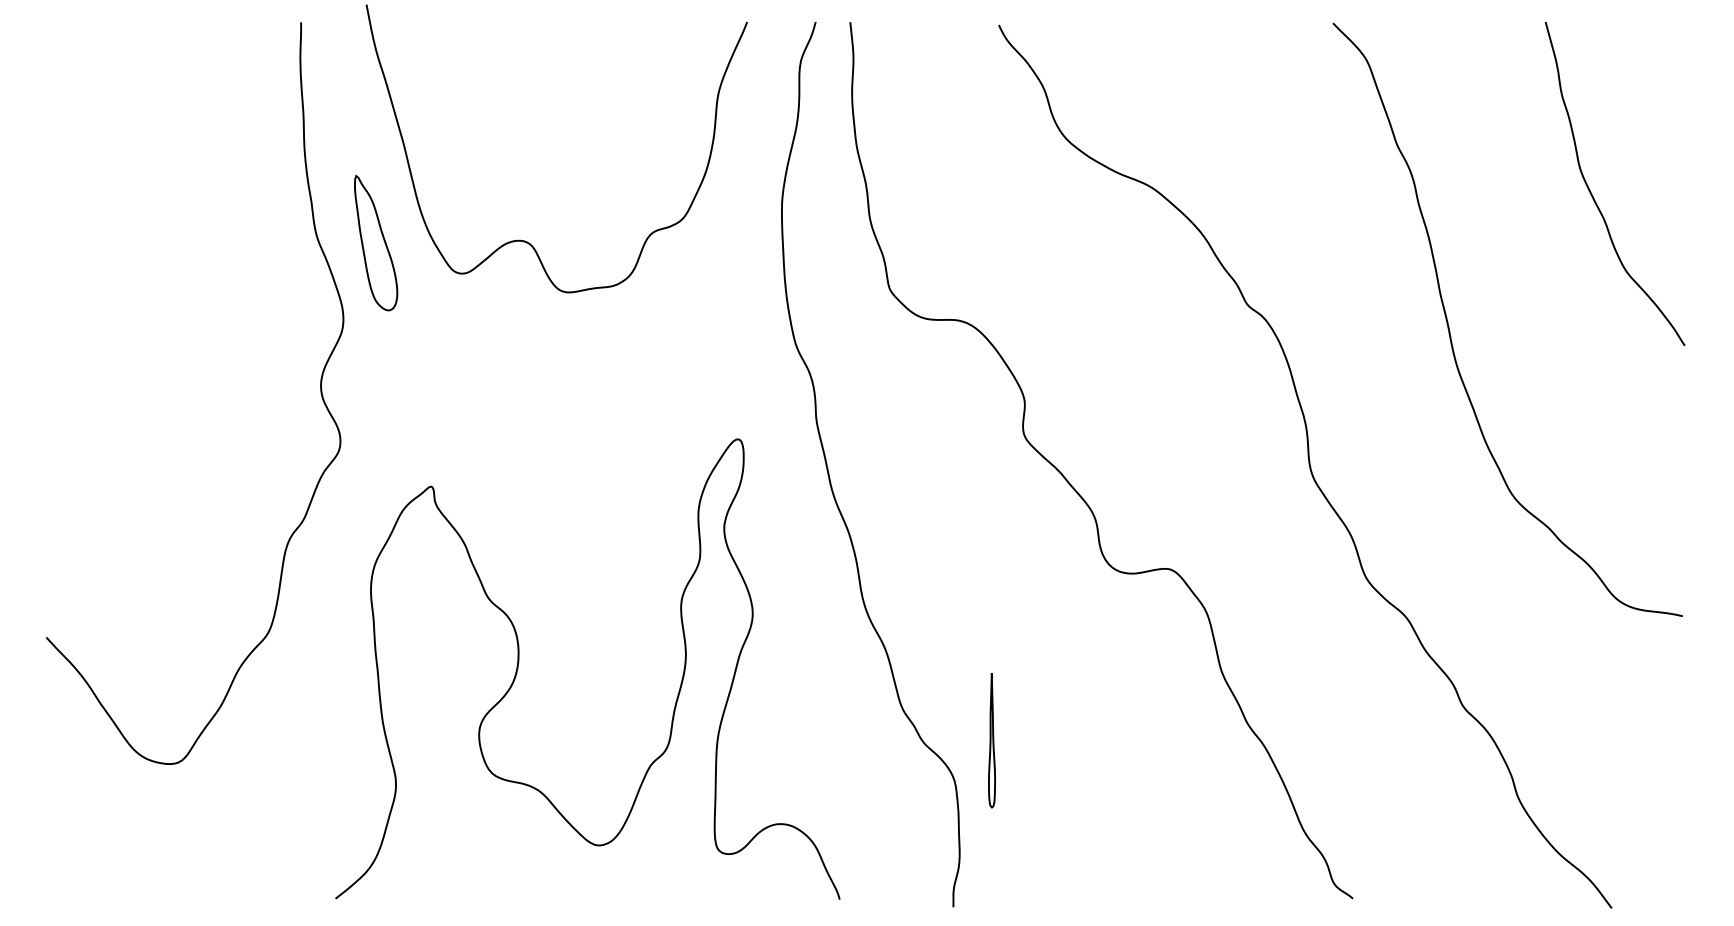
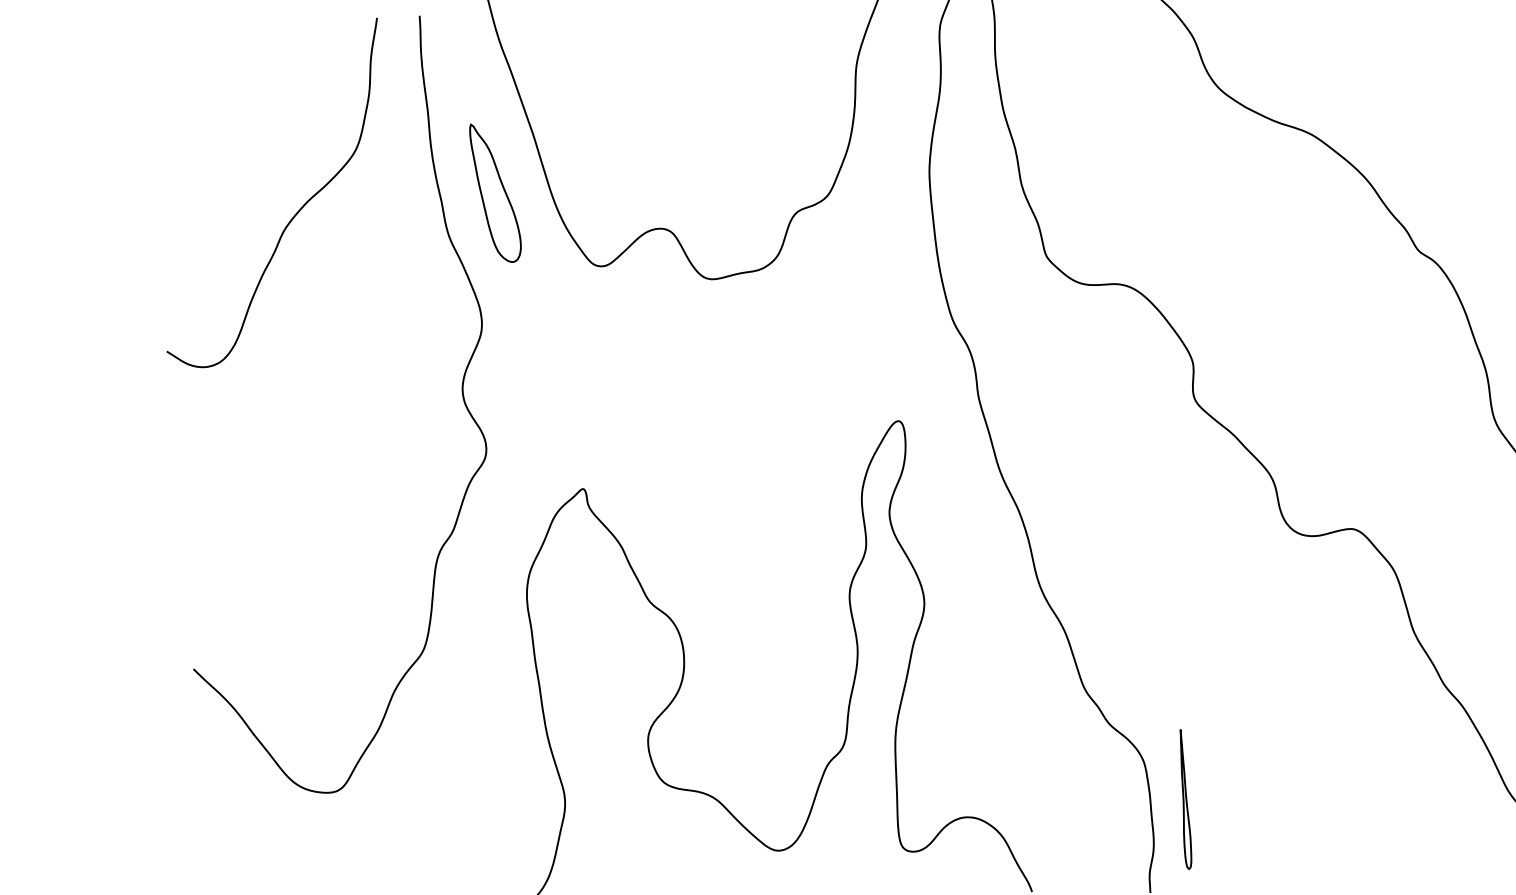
curve: (170, 205) -> (295, 213), added
part: (376, 242) -> (496, 192), moved
part: (991, 740) -> (1184, 799), moved

